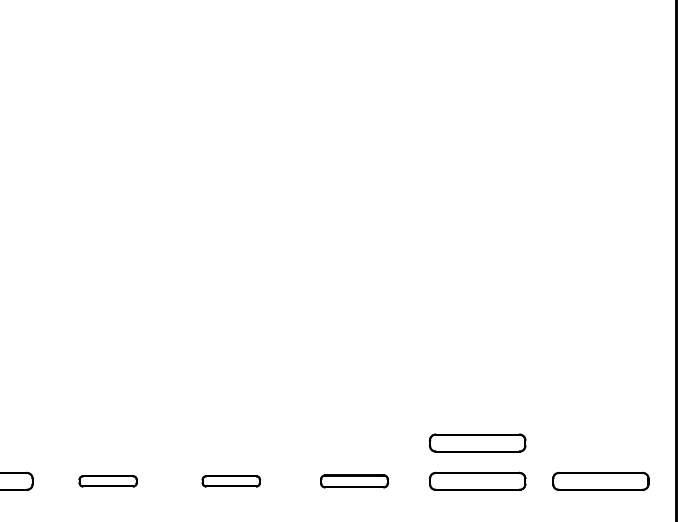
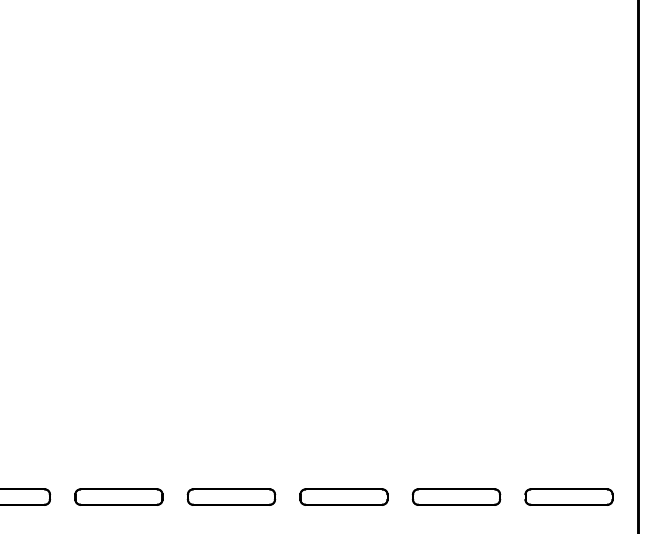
part: (477, 442) -> (456, 461), removed
part: (107, 480) -> (118, 496), size x1.67
part: (231, 480) -> (231, 496), size x1.67
part: (353, 480) -> (343, 496), size x1.43

